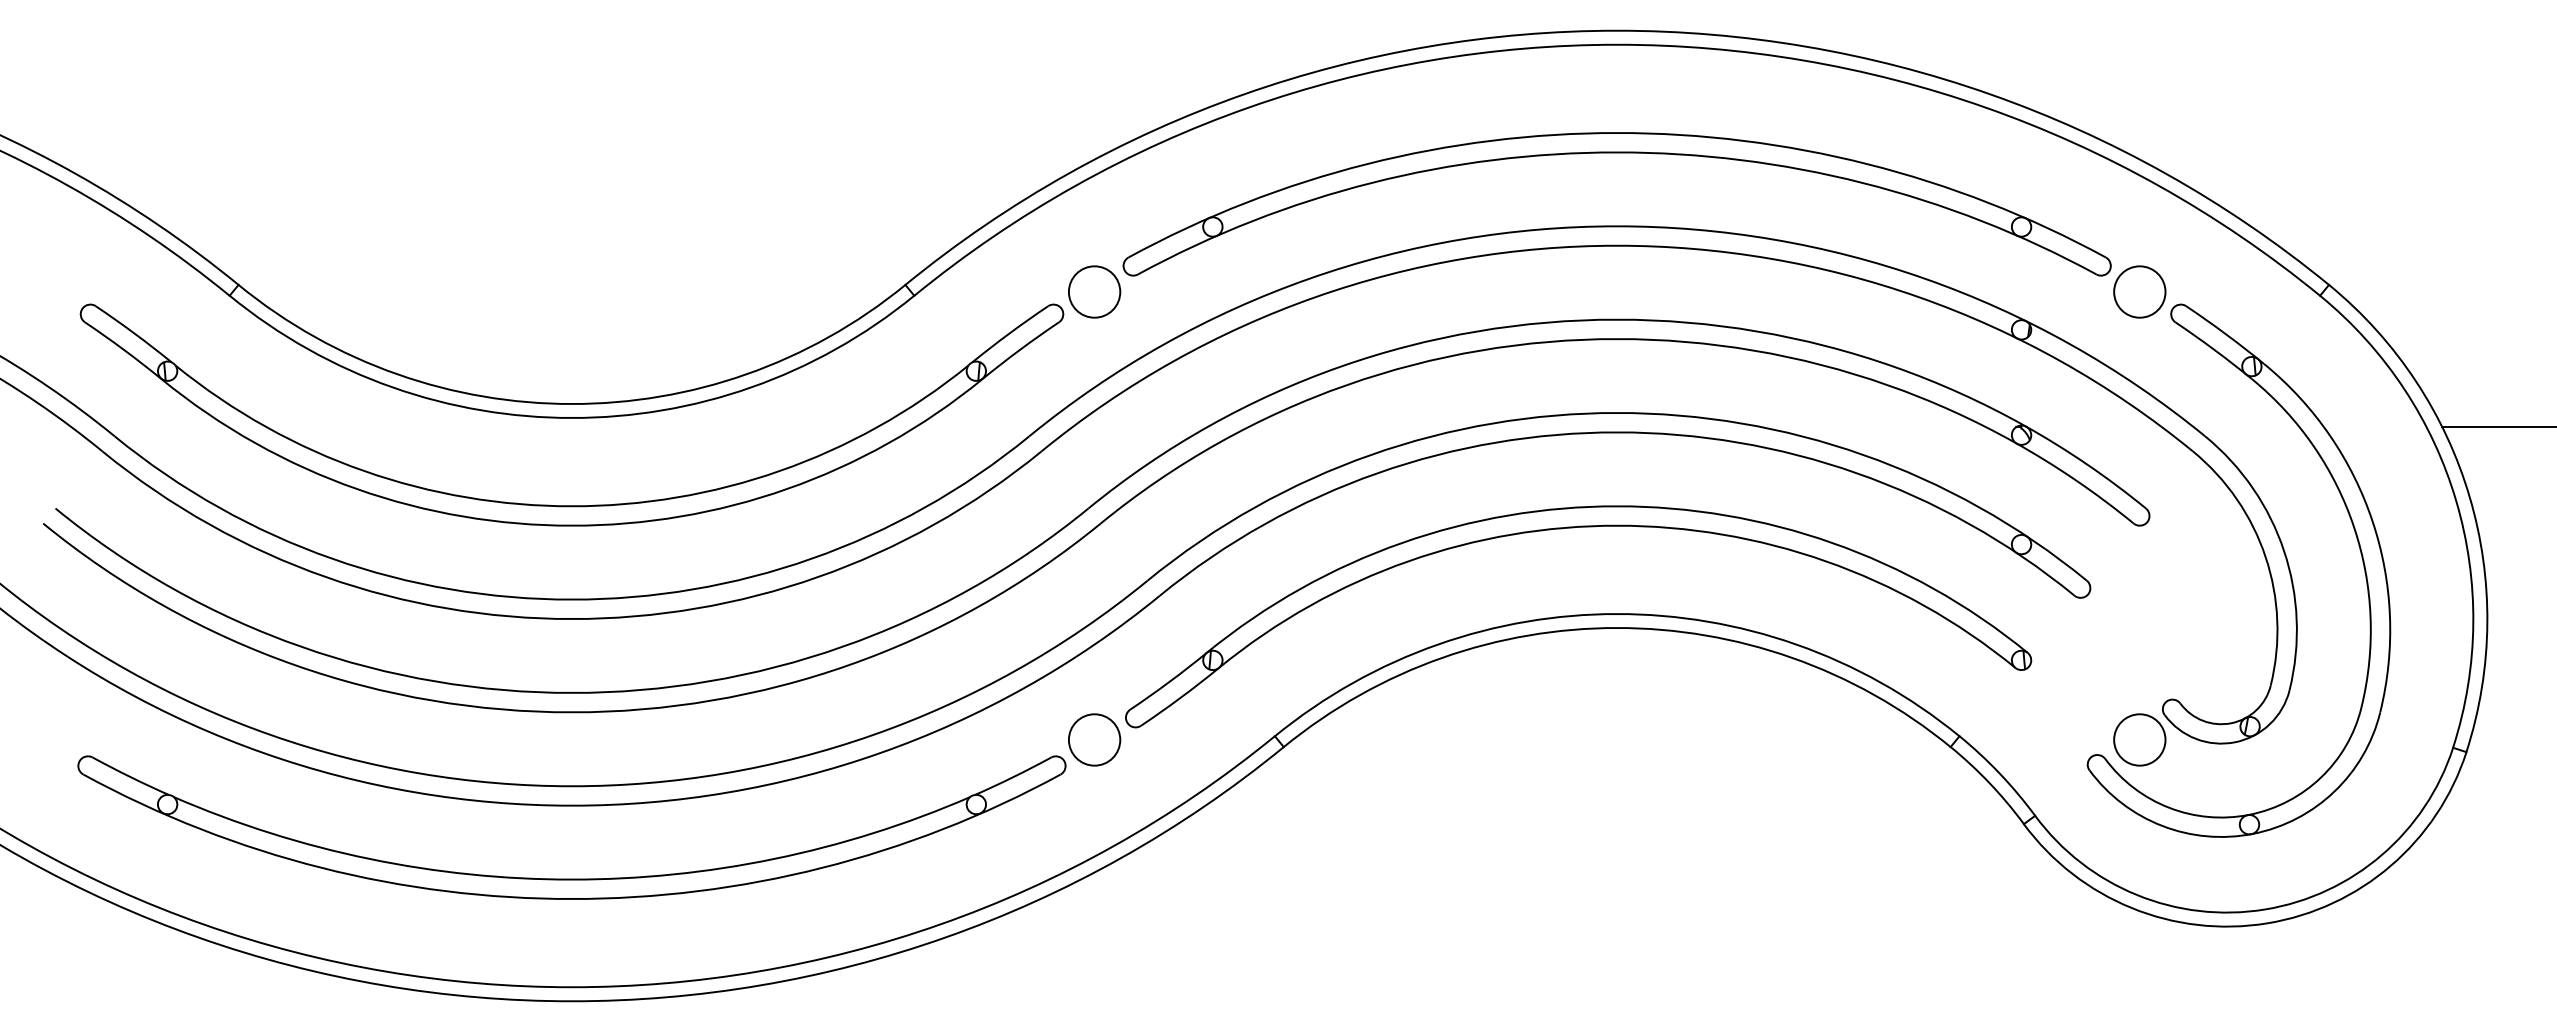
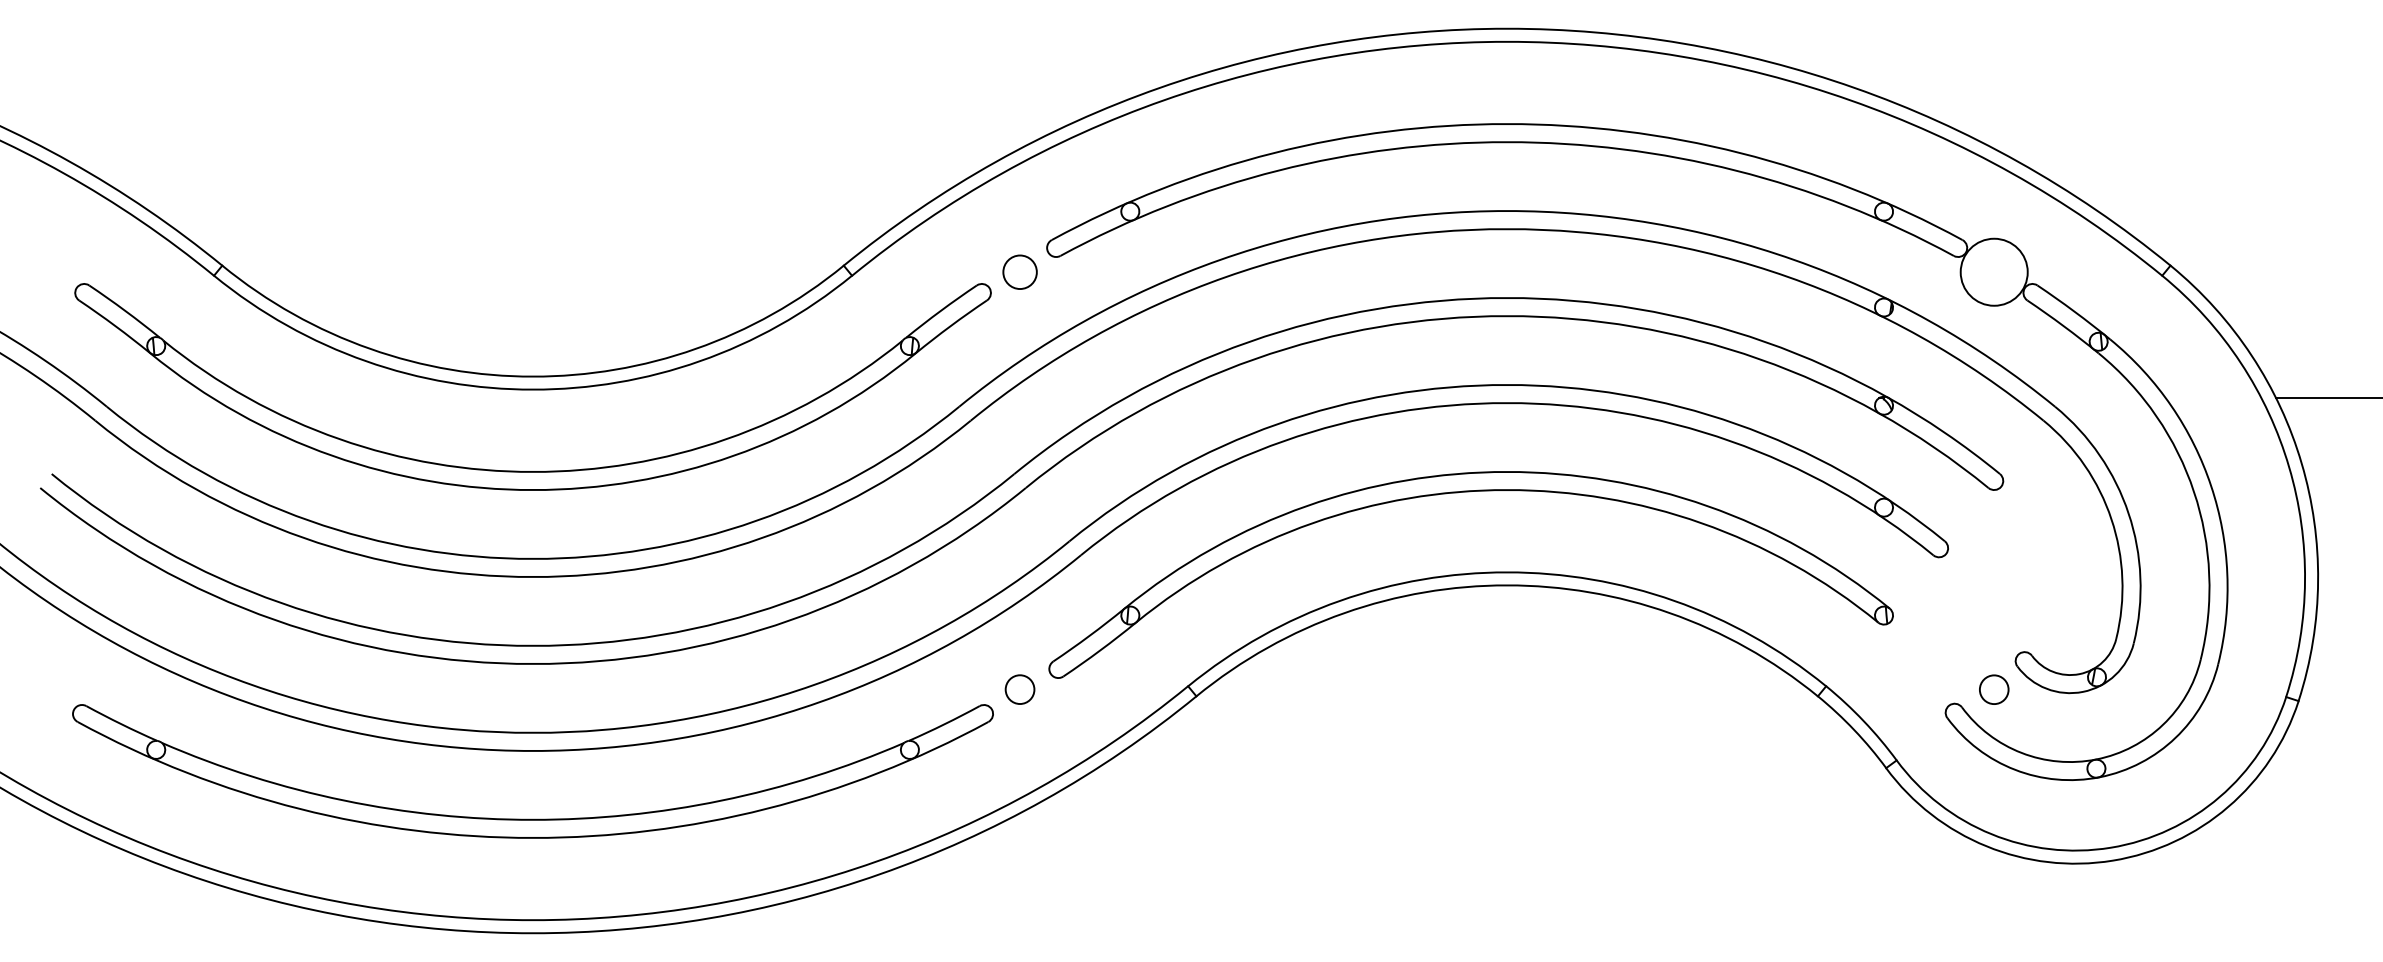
circle: (1095, 292) -> (1020, 272), size x0.7
circle: (2140, 292) -> (1994, 272), size x1.4
circle: (1093, 739) -> (1019, 689), size x0.6
circle: (2140, 739) -> (1994, 689), size x0.6

